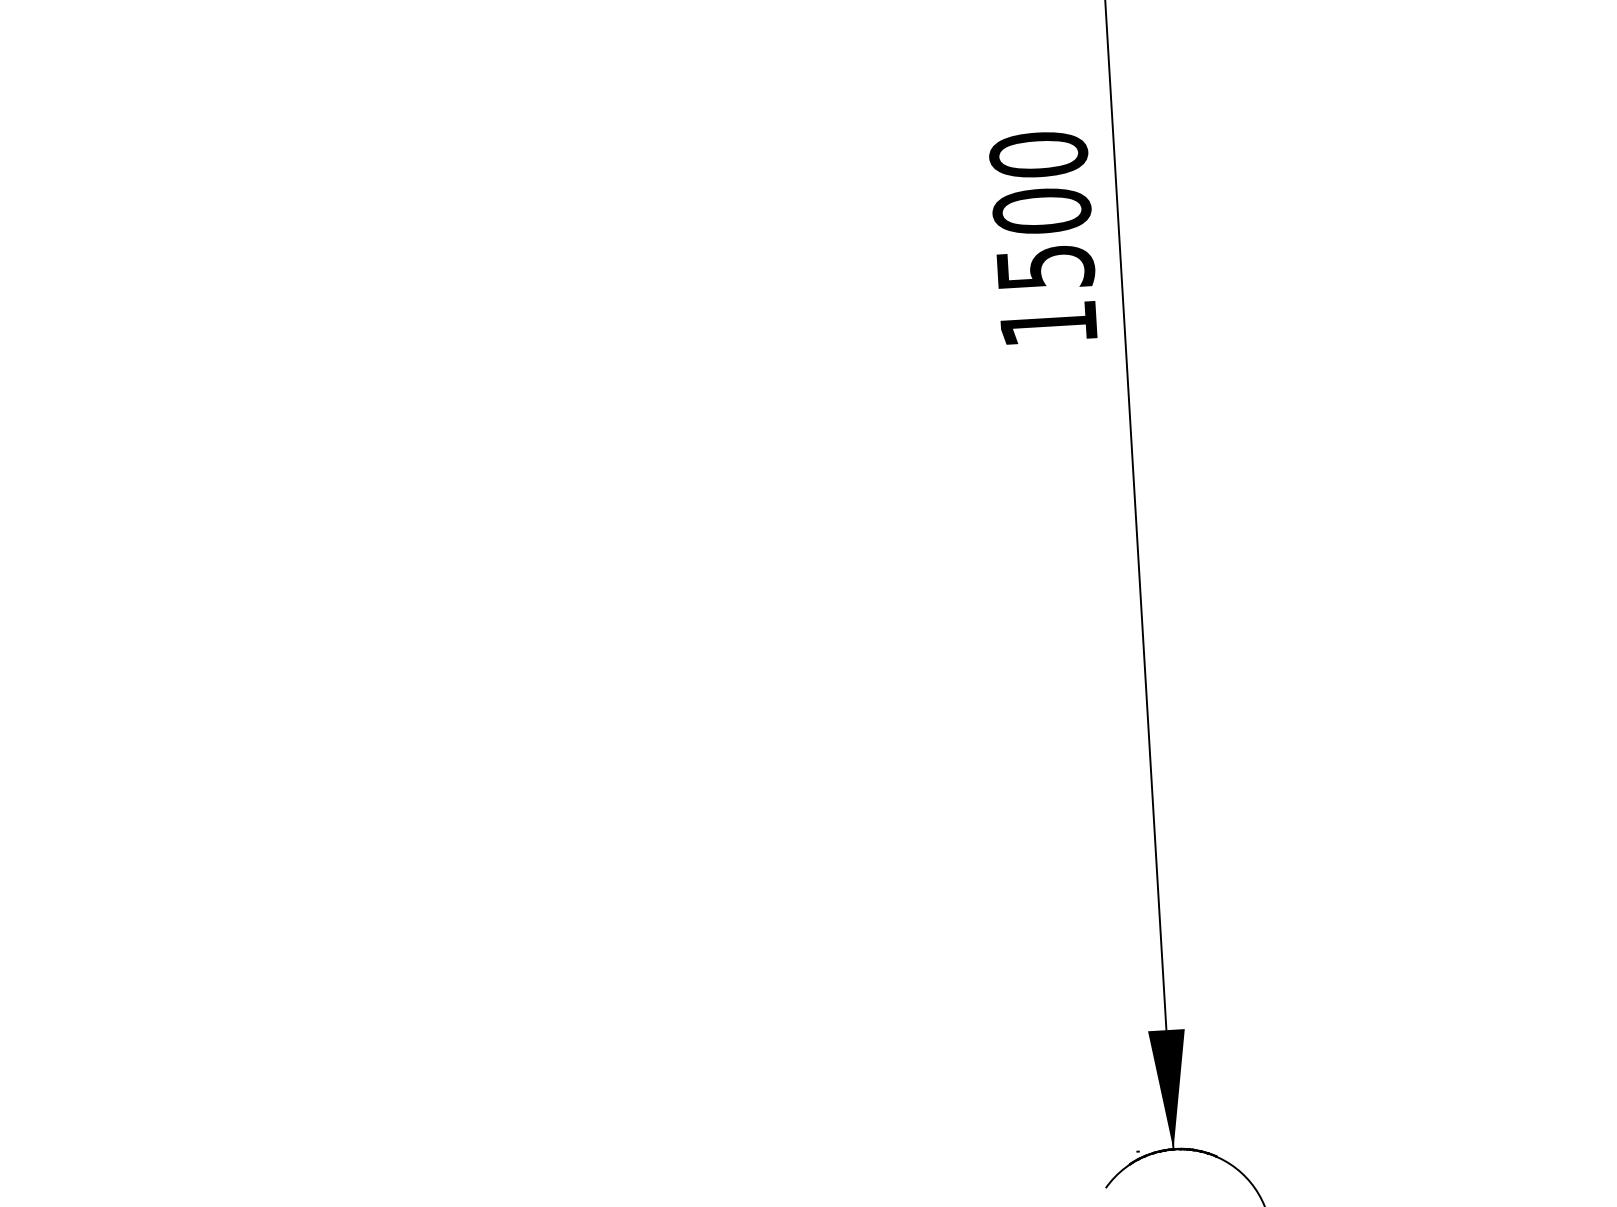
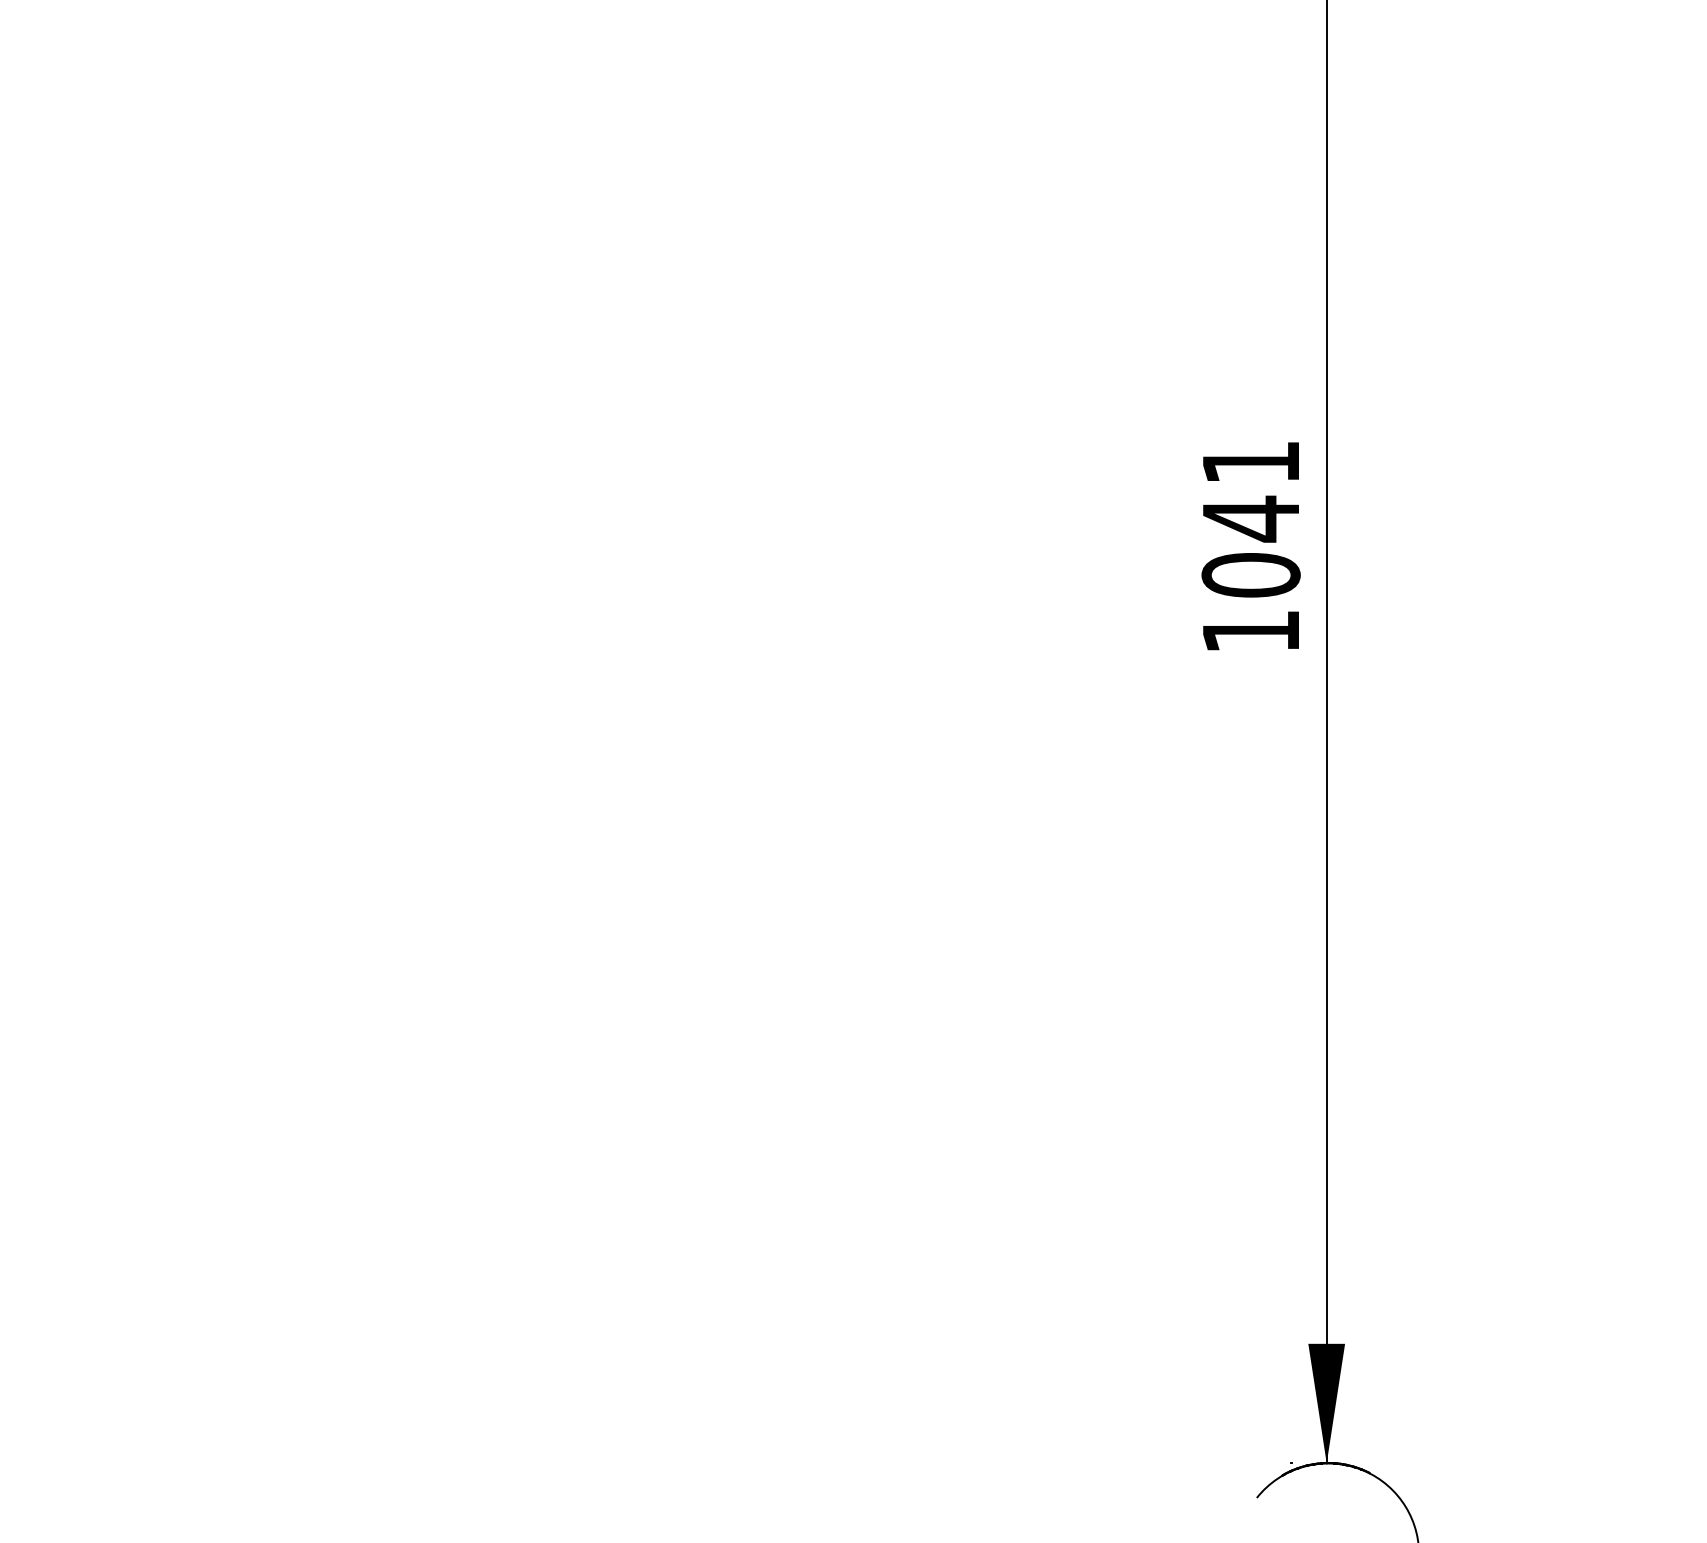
text: (1041, 210) -> (1250, 518), 1500 -> 1041

